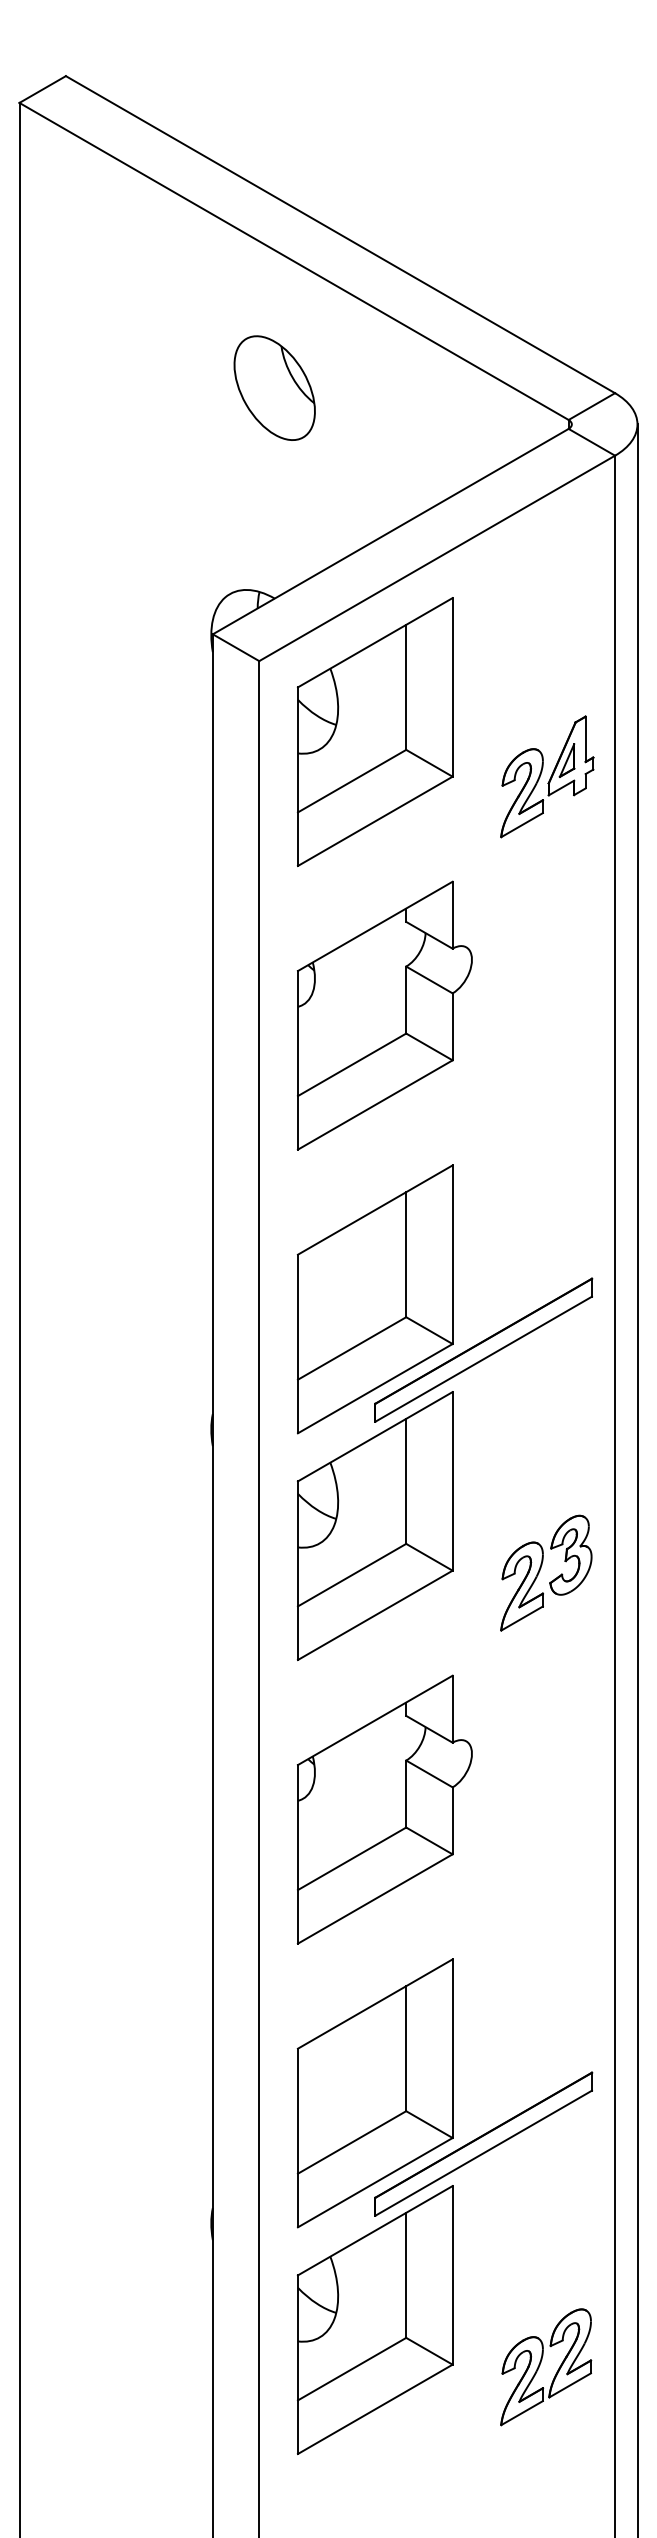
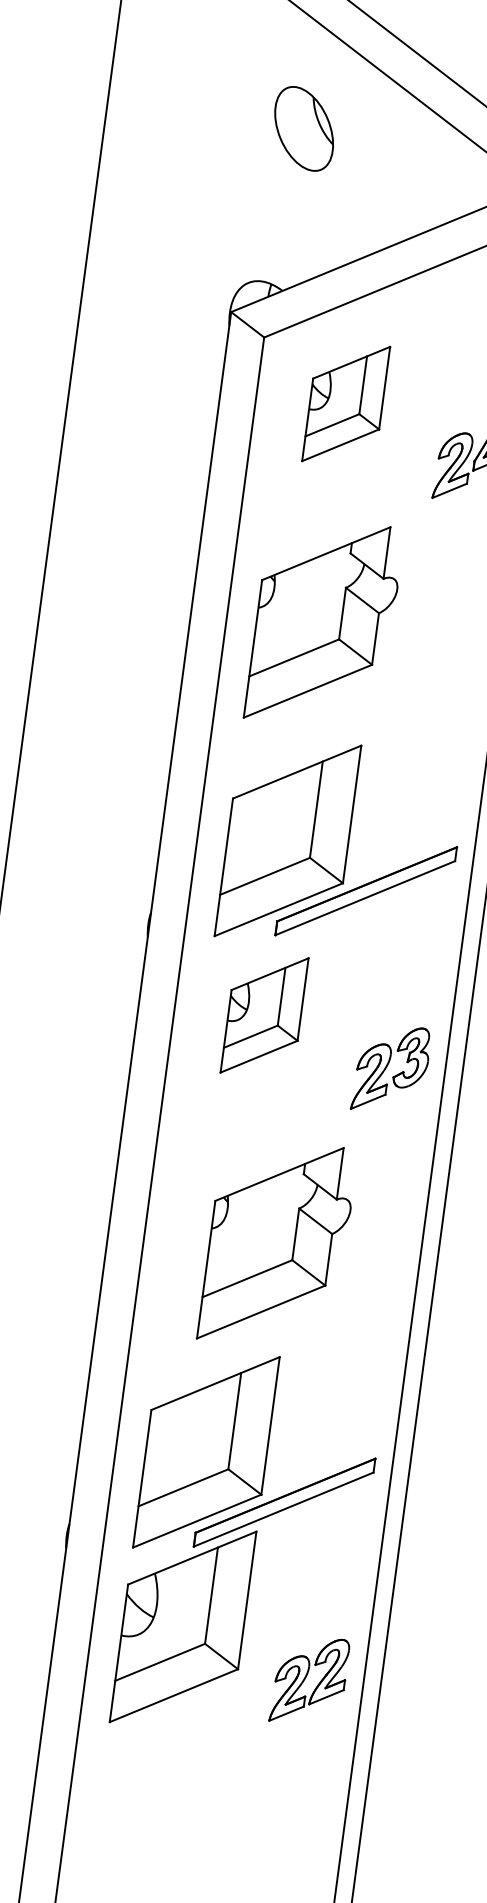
part: (374, 731) -> (345, 403), size x0.6
part: (374, 1525) -> (264, 1014), size x0.6
part: (384, 1809) -> (277, 1244), moved

